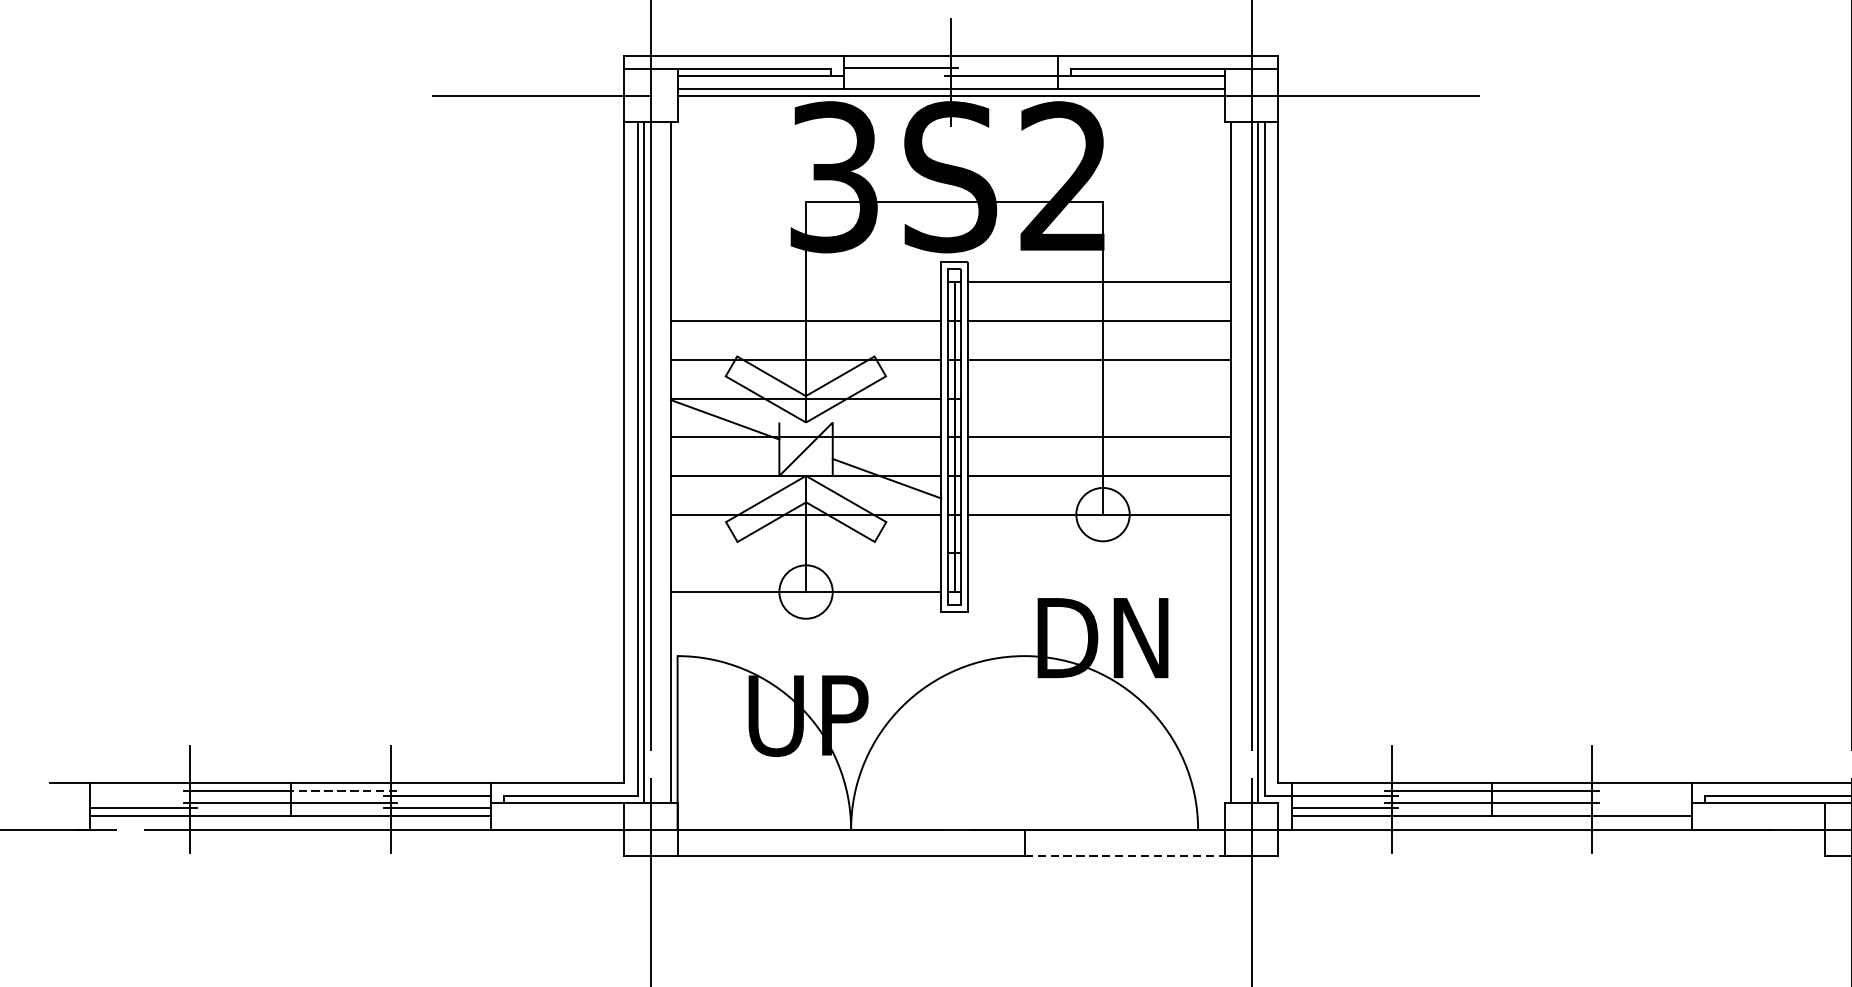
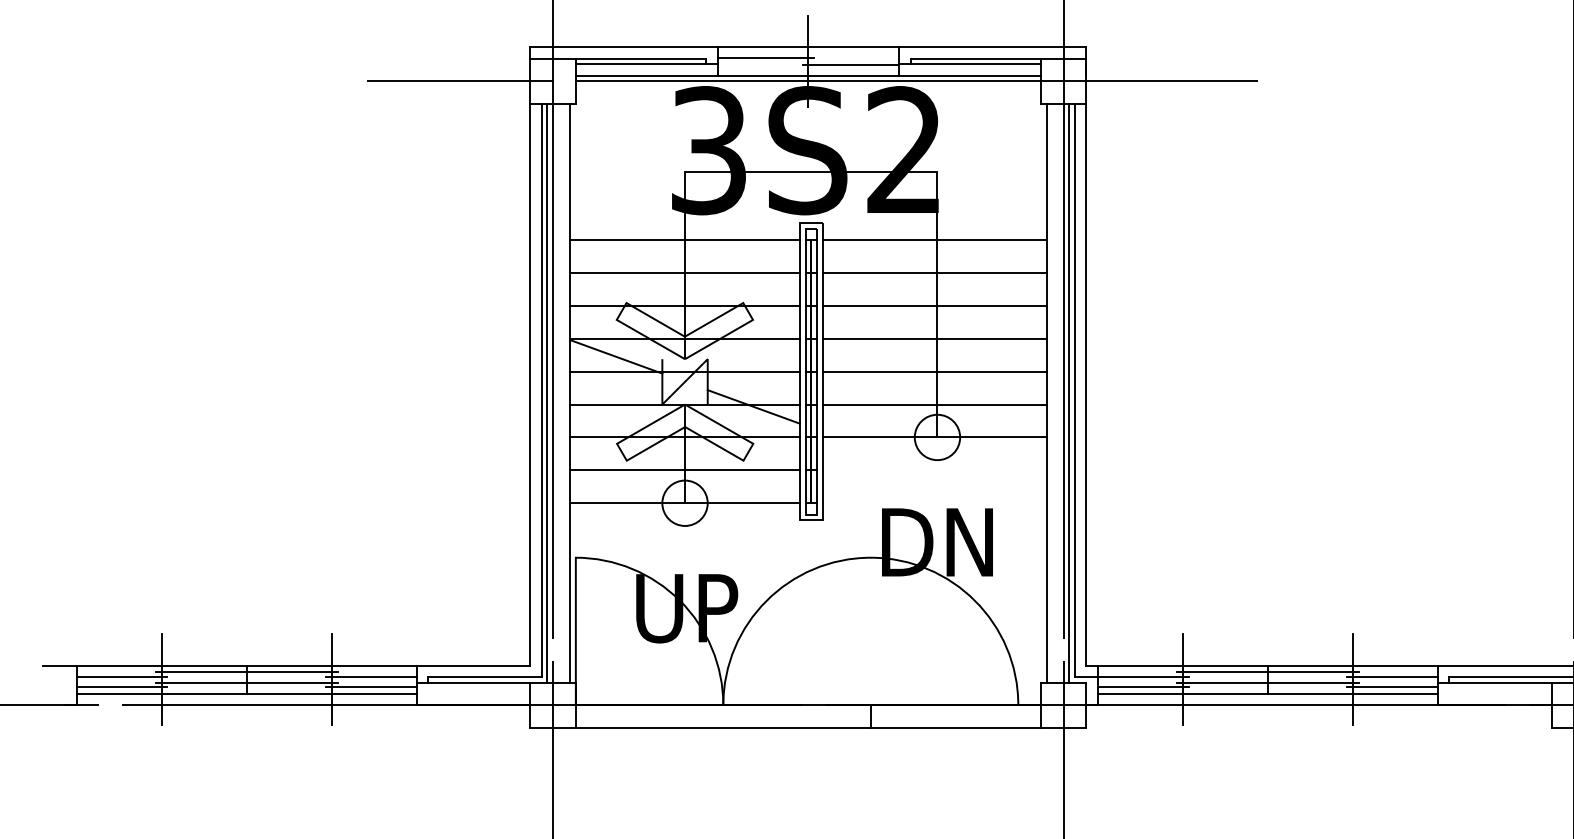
line: (805, 282) -> (684, 240), added
line: (1099, 398) -> (934, 338), added
line: (805, 553) -> (684, 470), added
line: (343, 791) -> (291, 672), dashed -> solid
line: (143, 795) -> (121, 676), added
line: (1638, 795) -> (1392, 676), added
line: (1638, 808) -> (1392, 687), added
line: (1125, 855) -> (956, 727), dashed -> solid

